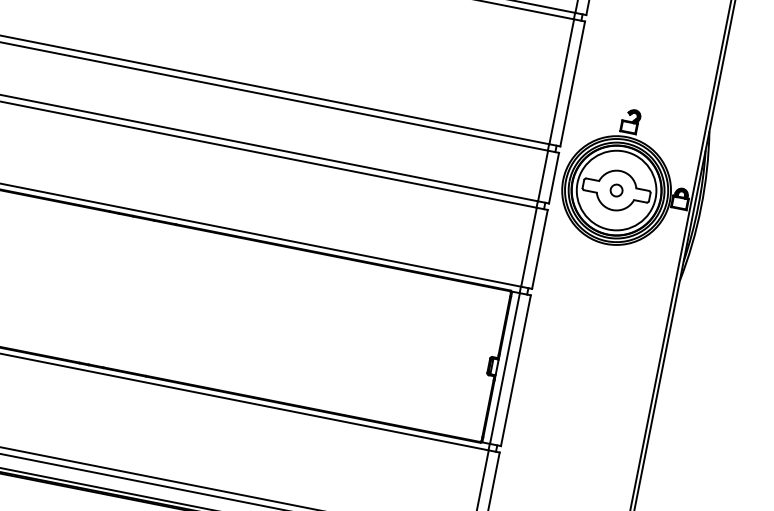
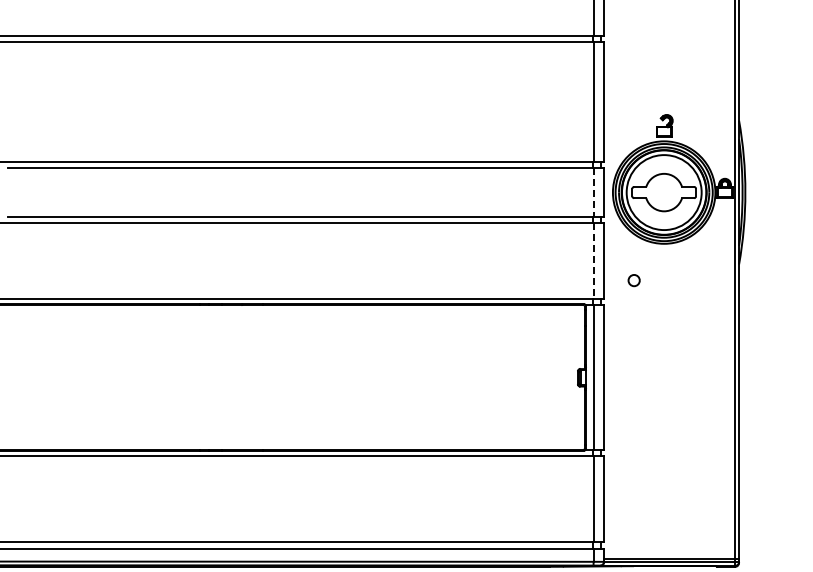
line: (542, 176) -> (593, 193), solid -> dashed
circle: (615, 190) -> (633, 280), moved
line: (528, 246) -> (593, 260), solid -> dashed

